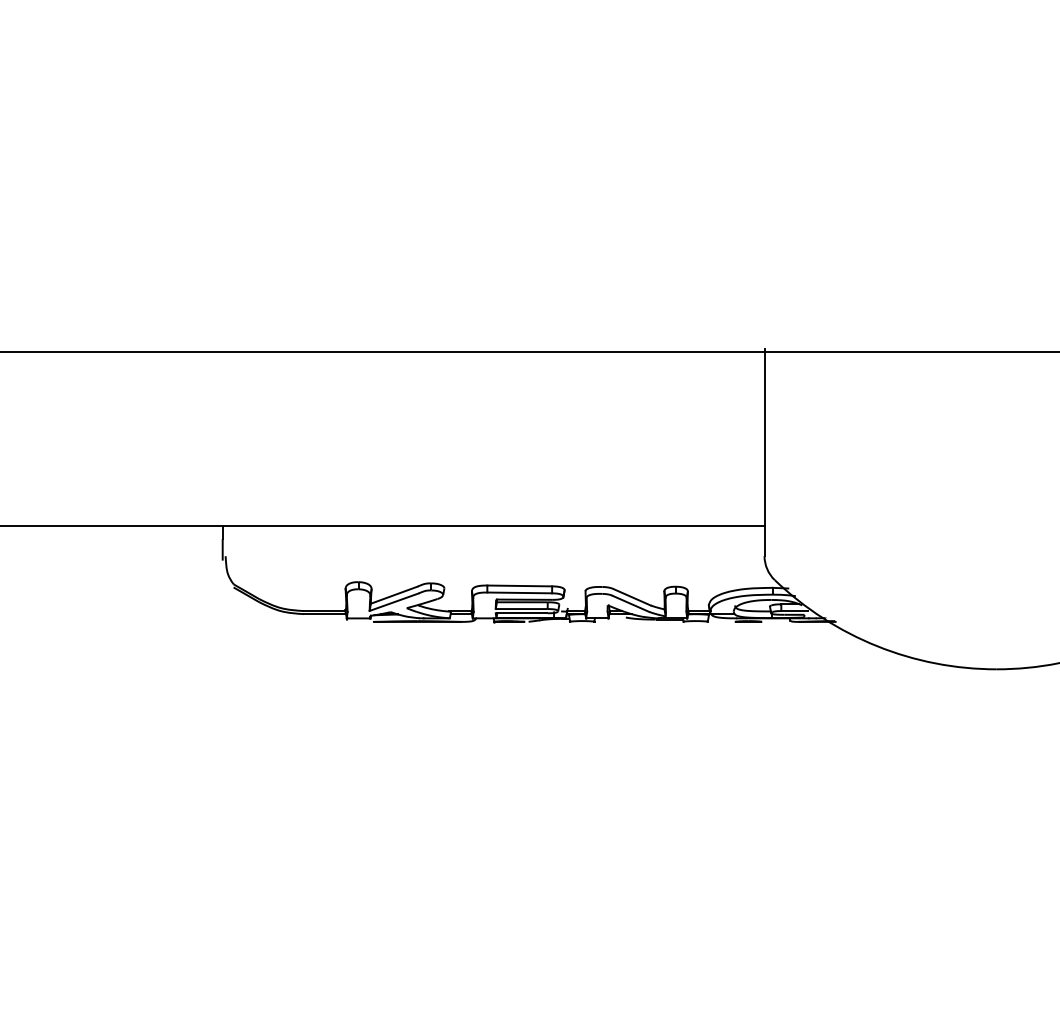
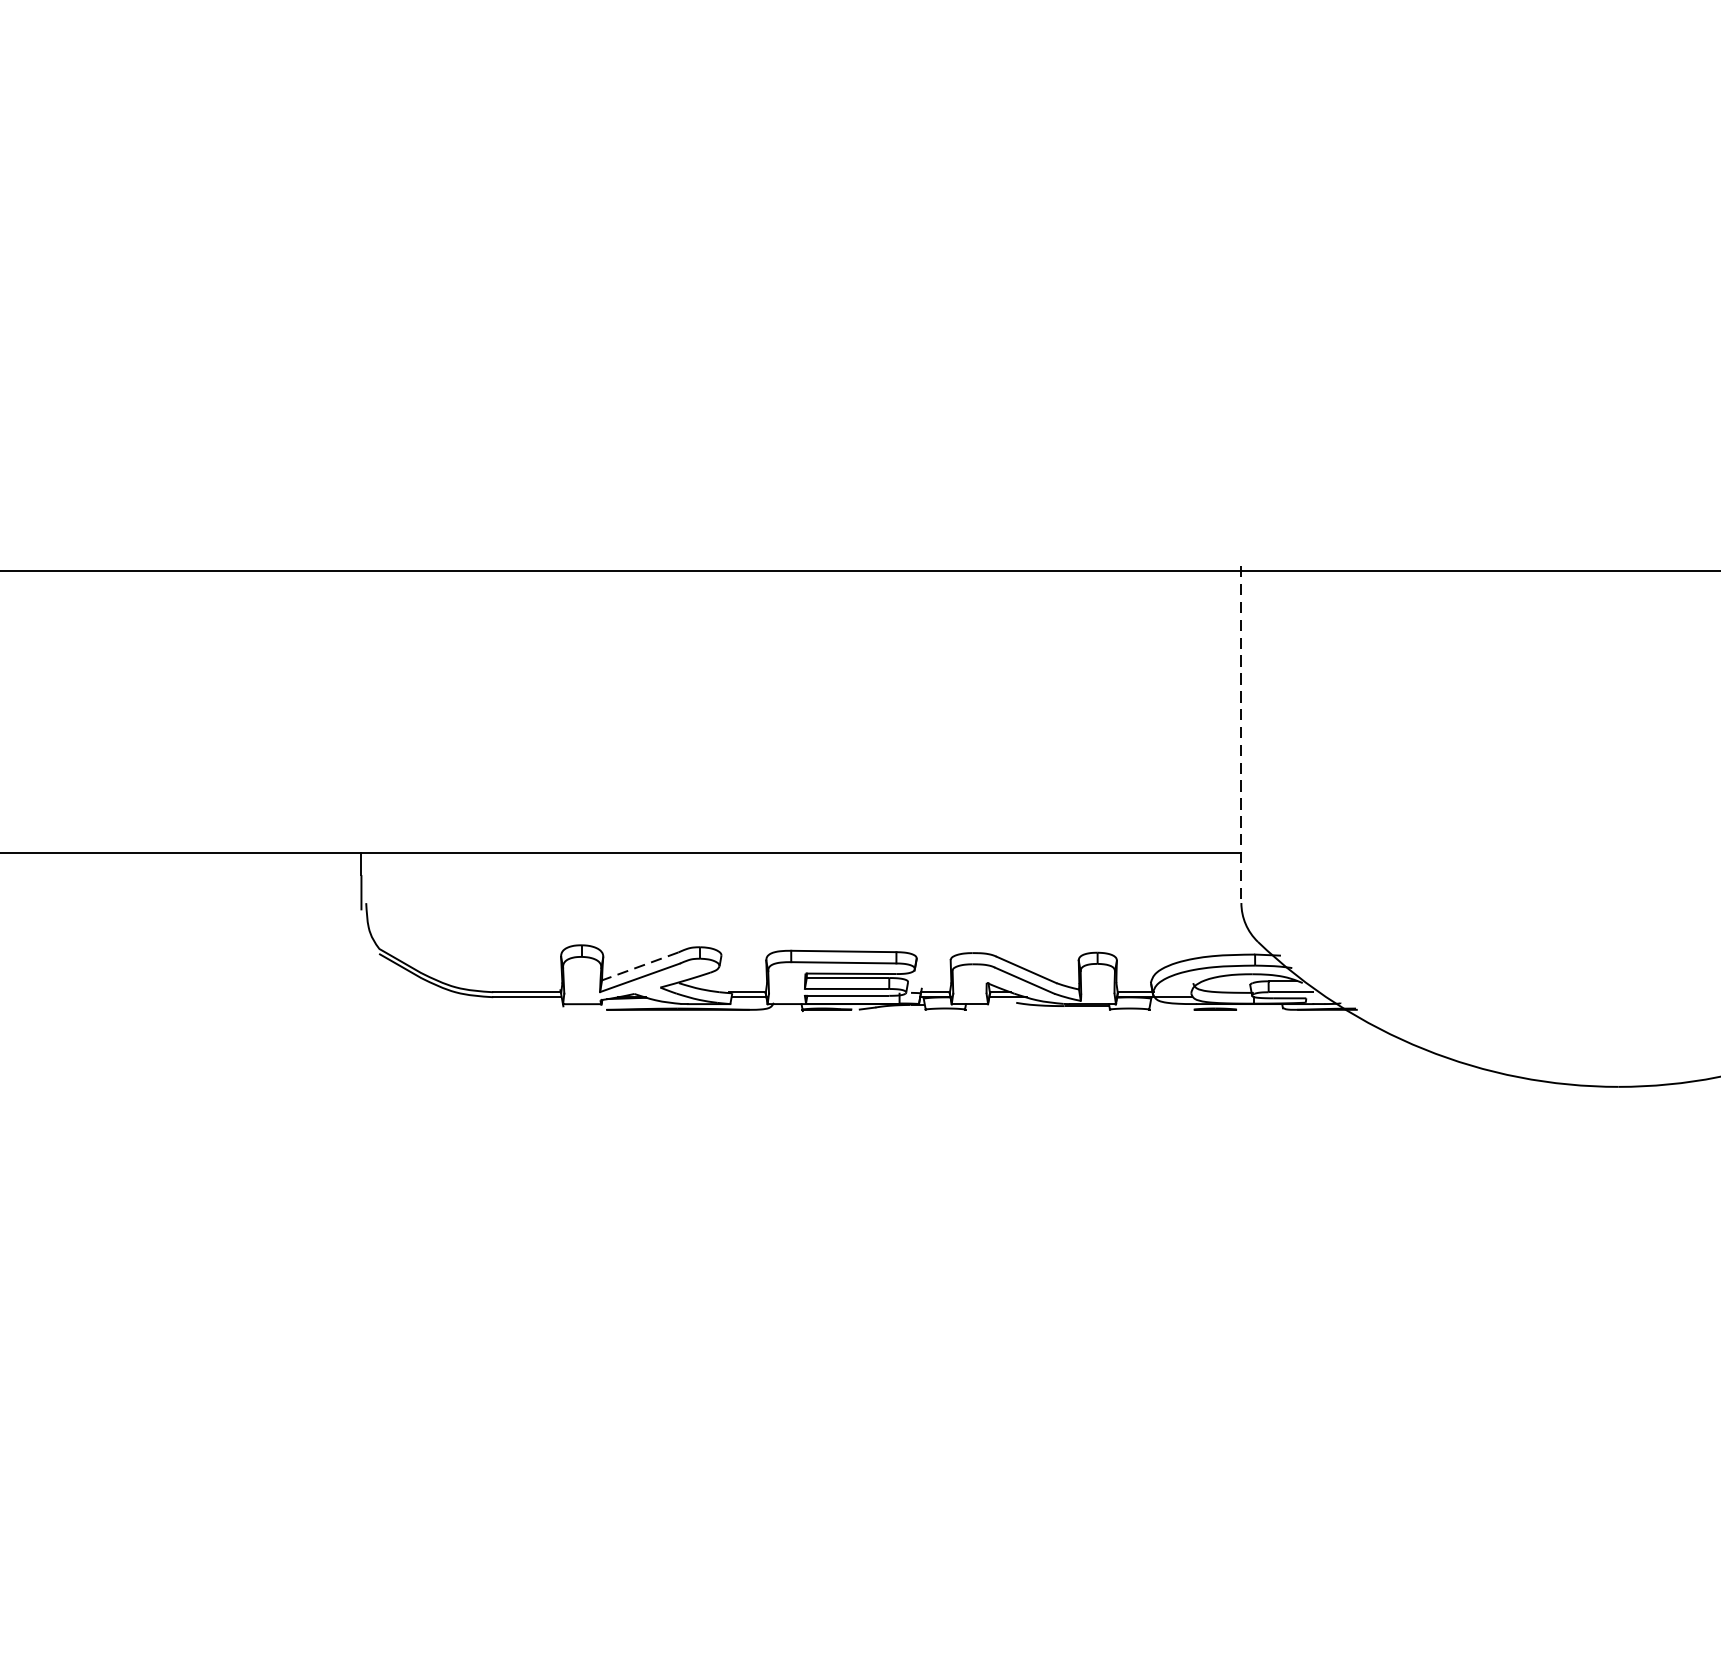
line: (764, 452) -> (1241, 734), solid -> dashed
line: (393, 595) -> (638, 966), solid -> dashed

